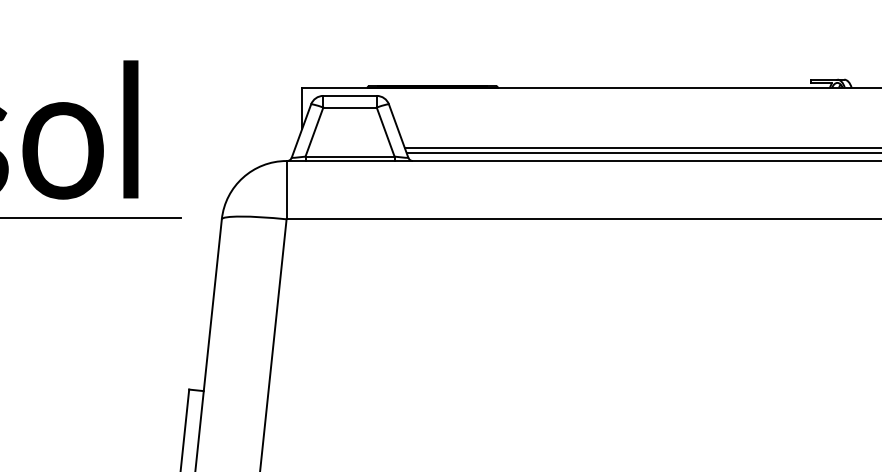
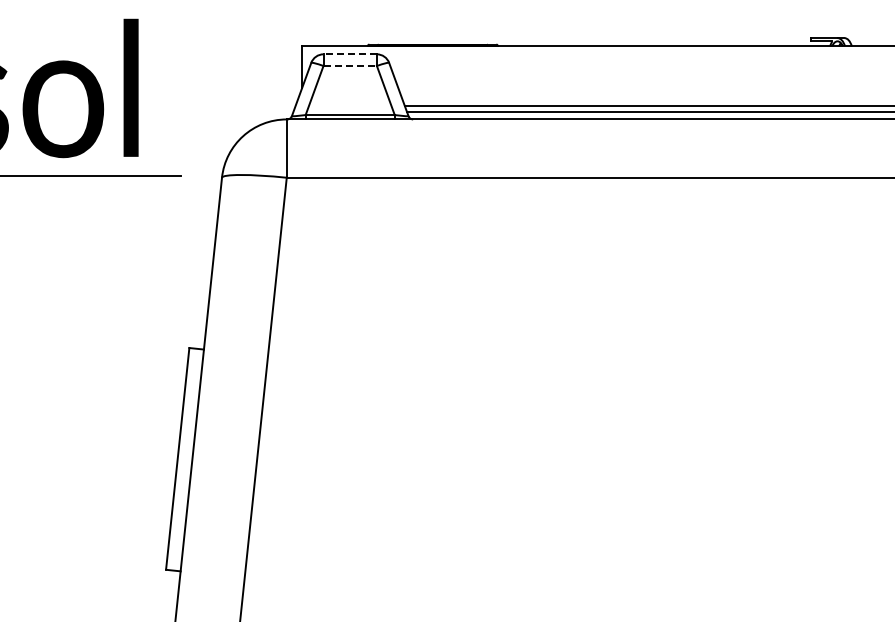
line: (350, 96) -> (350, 54), solid -> dashed
line: (350, 108) -> (350, 66), solid -> dashed

